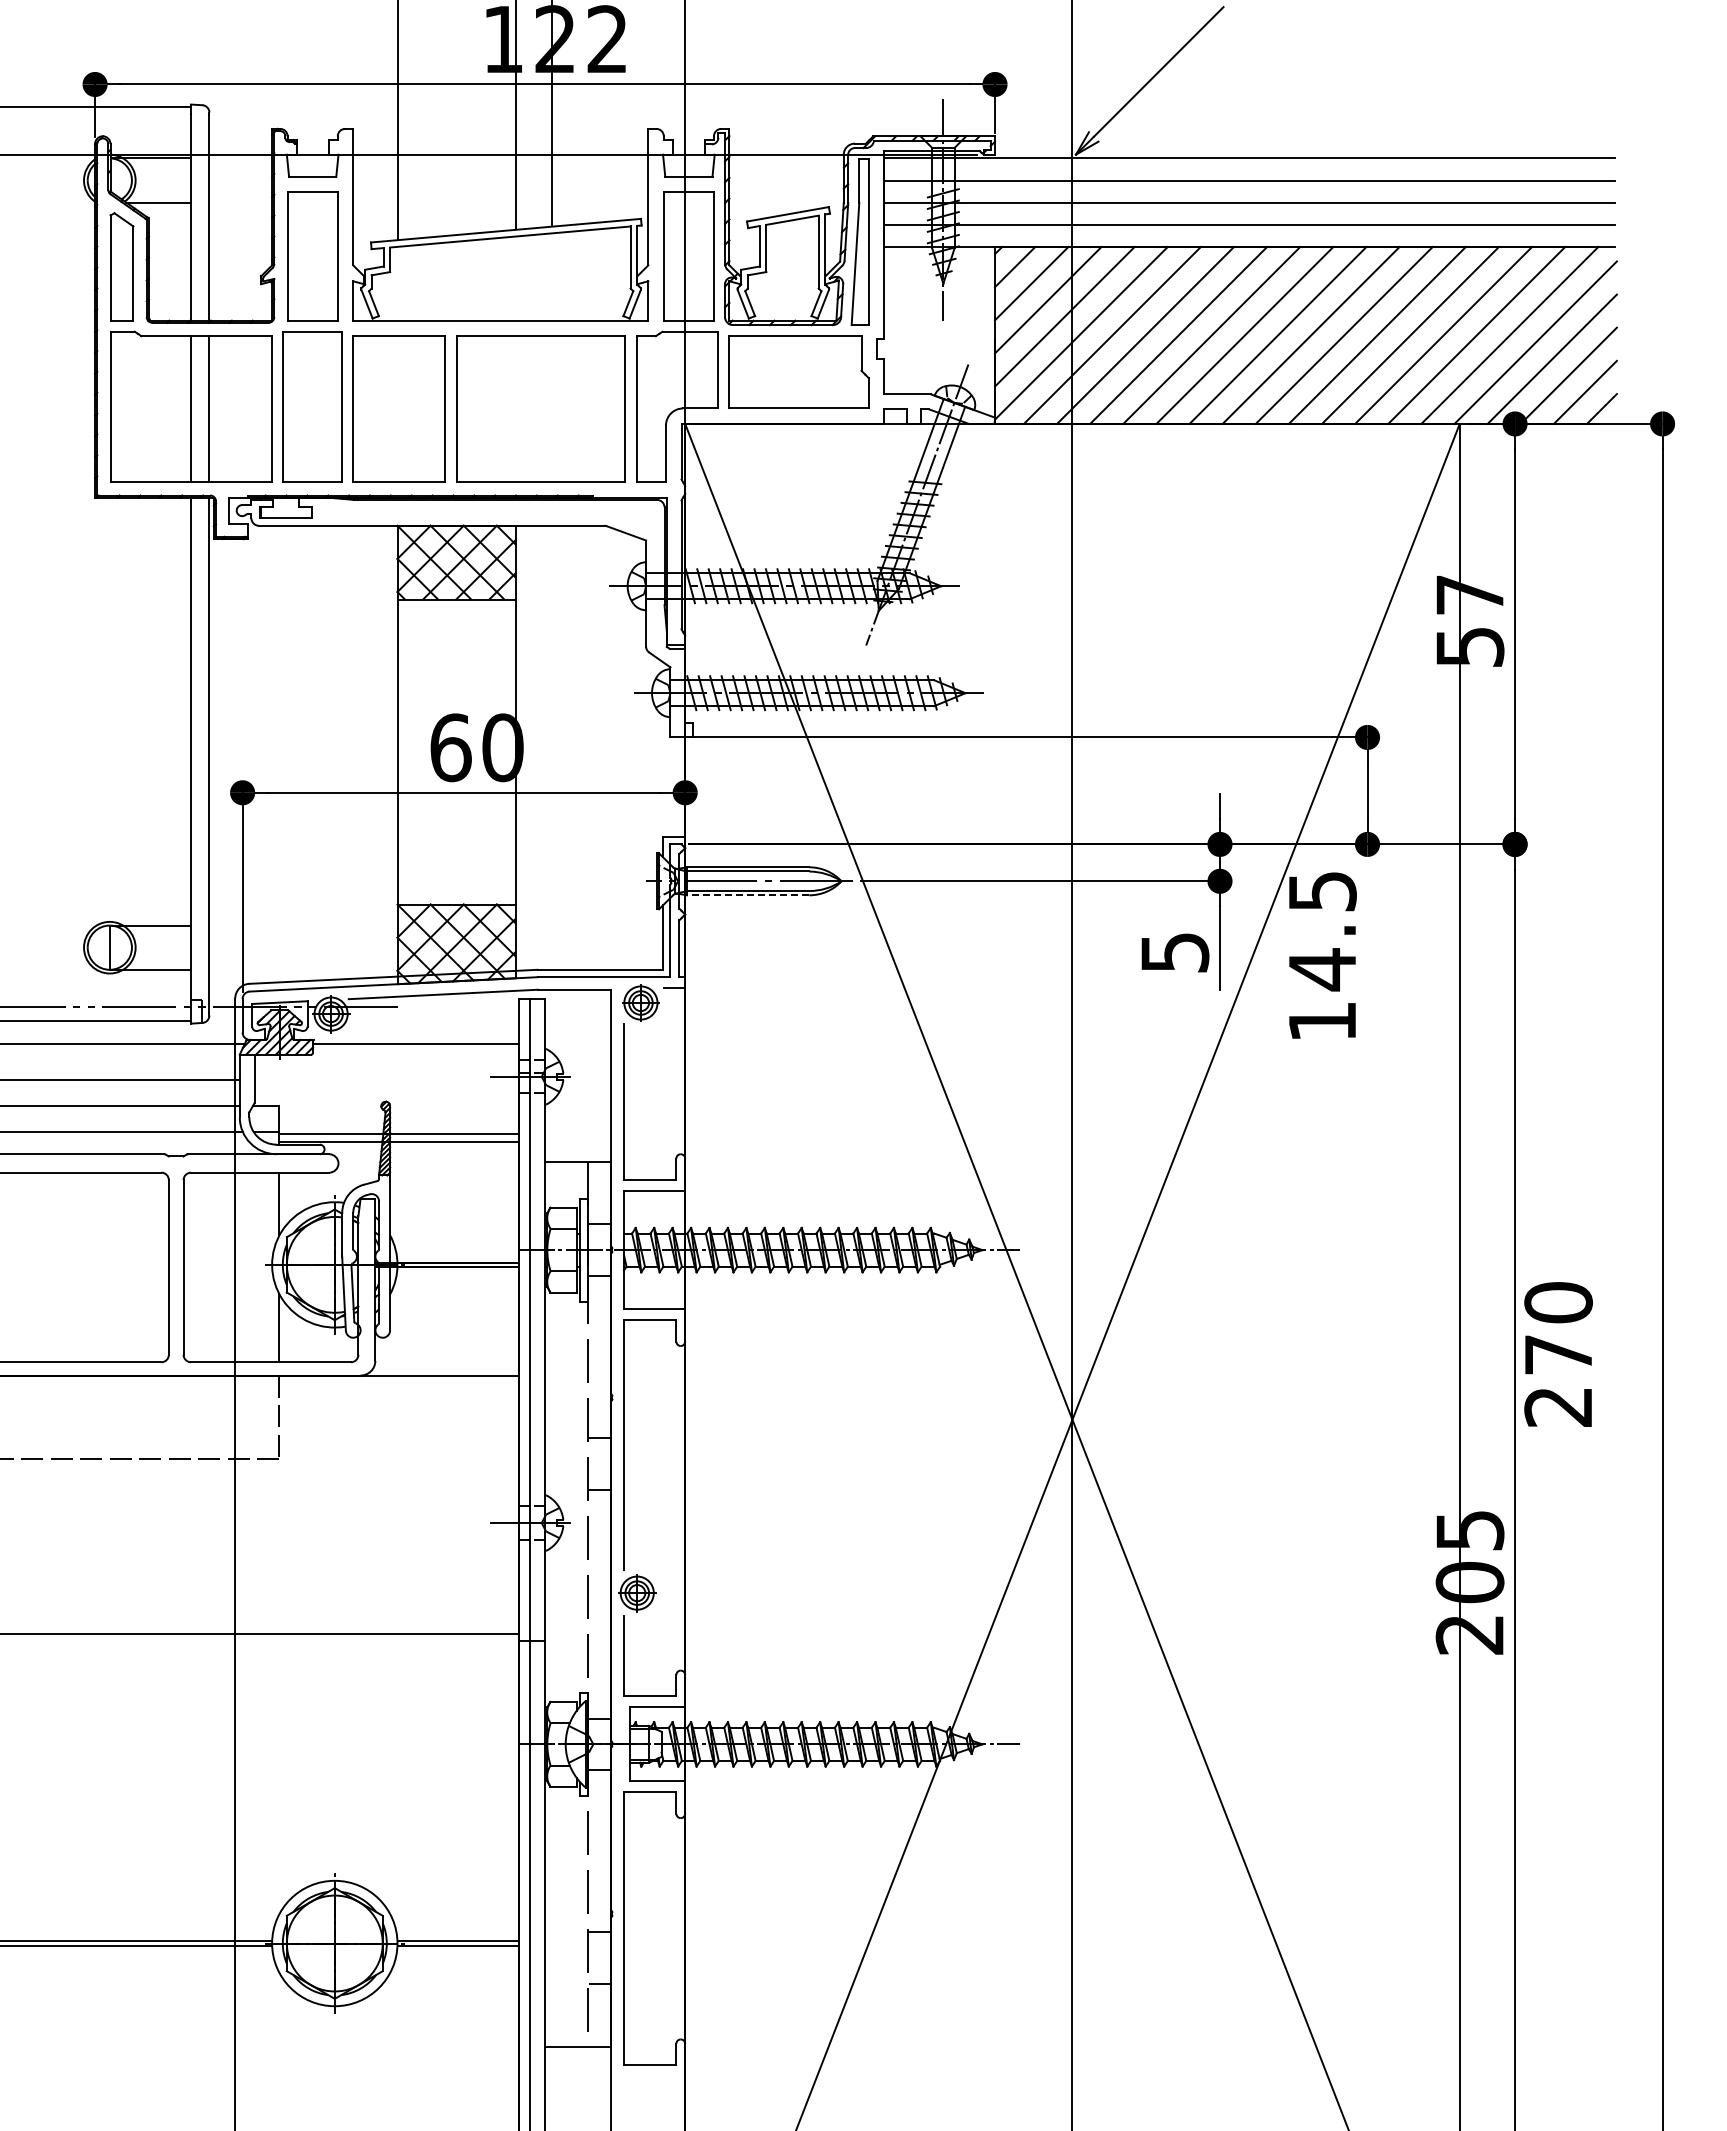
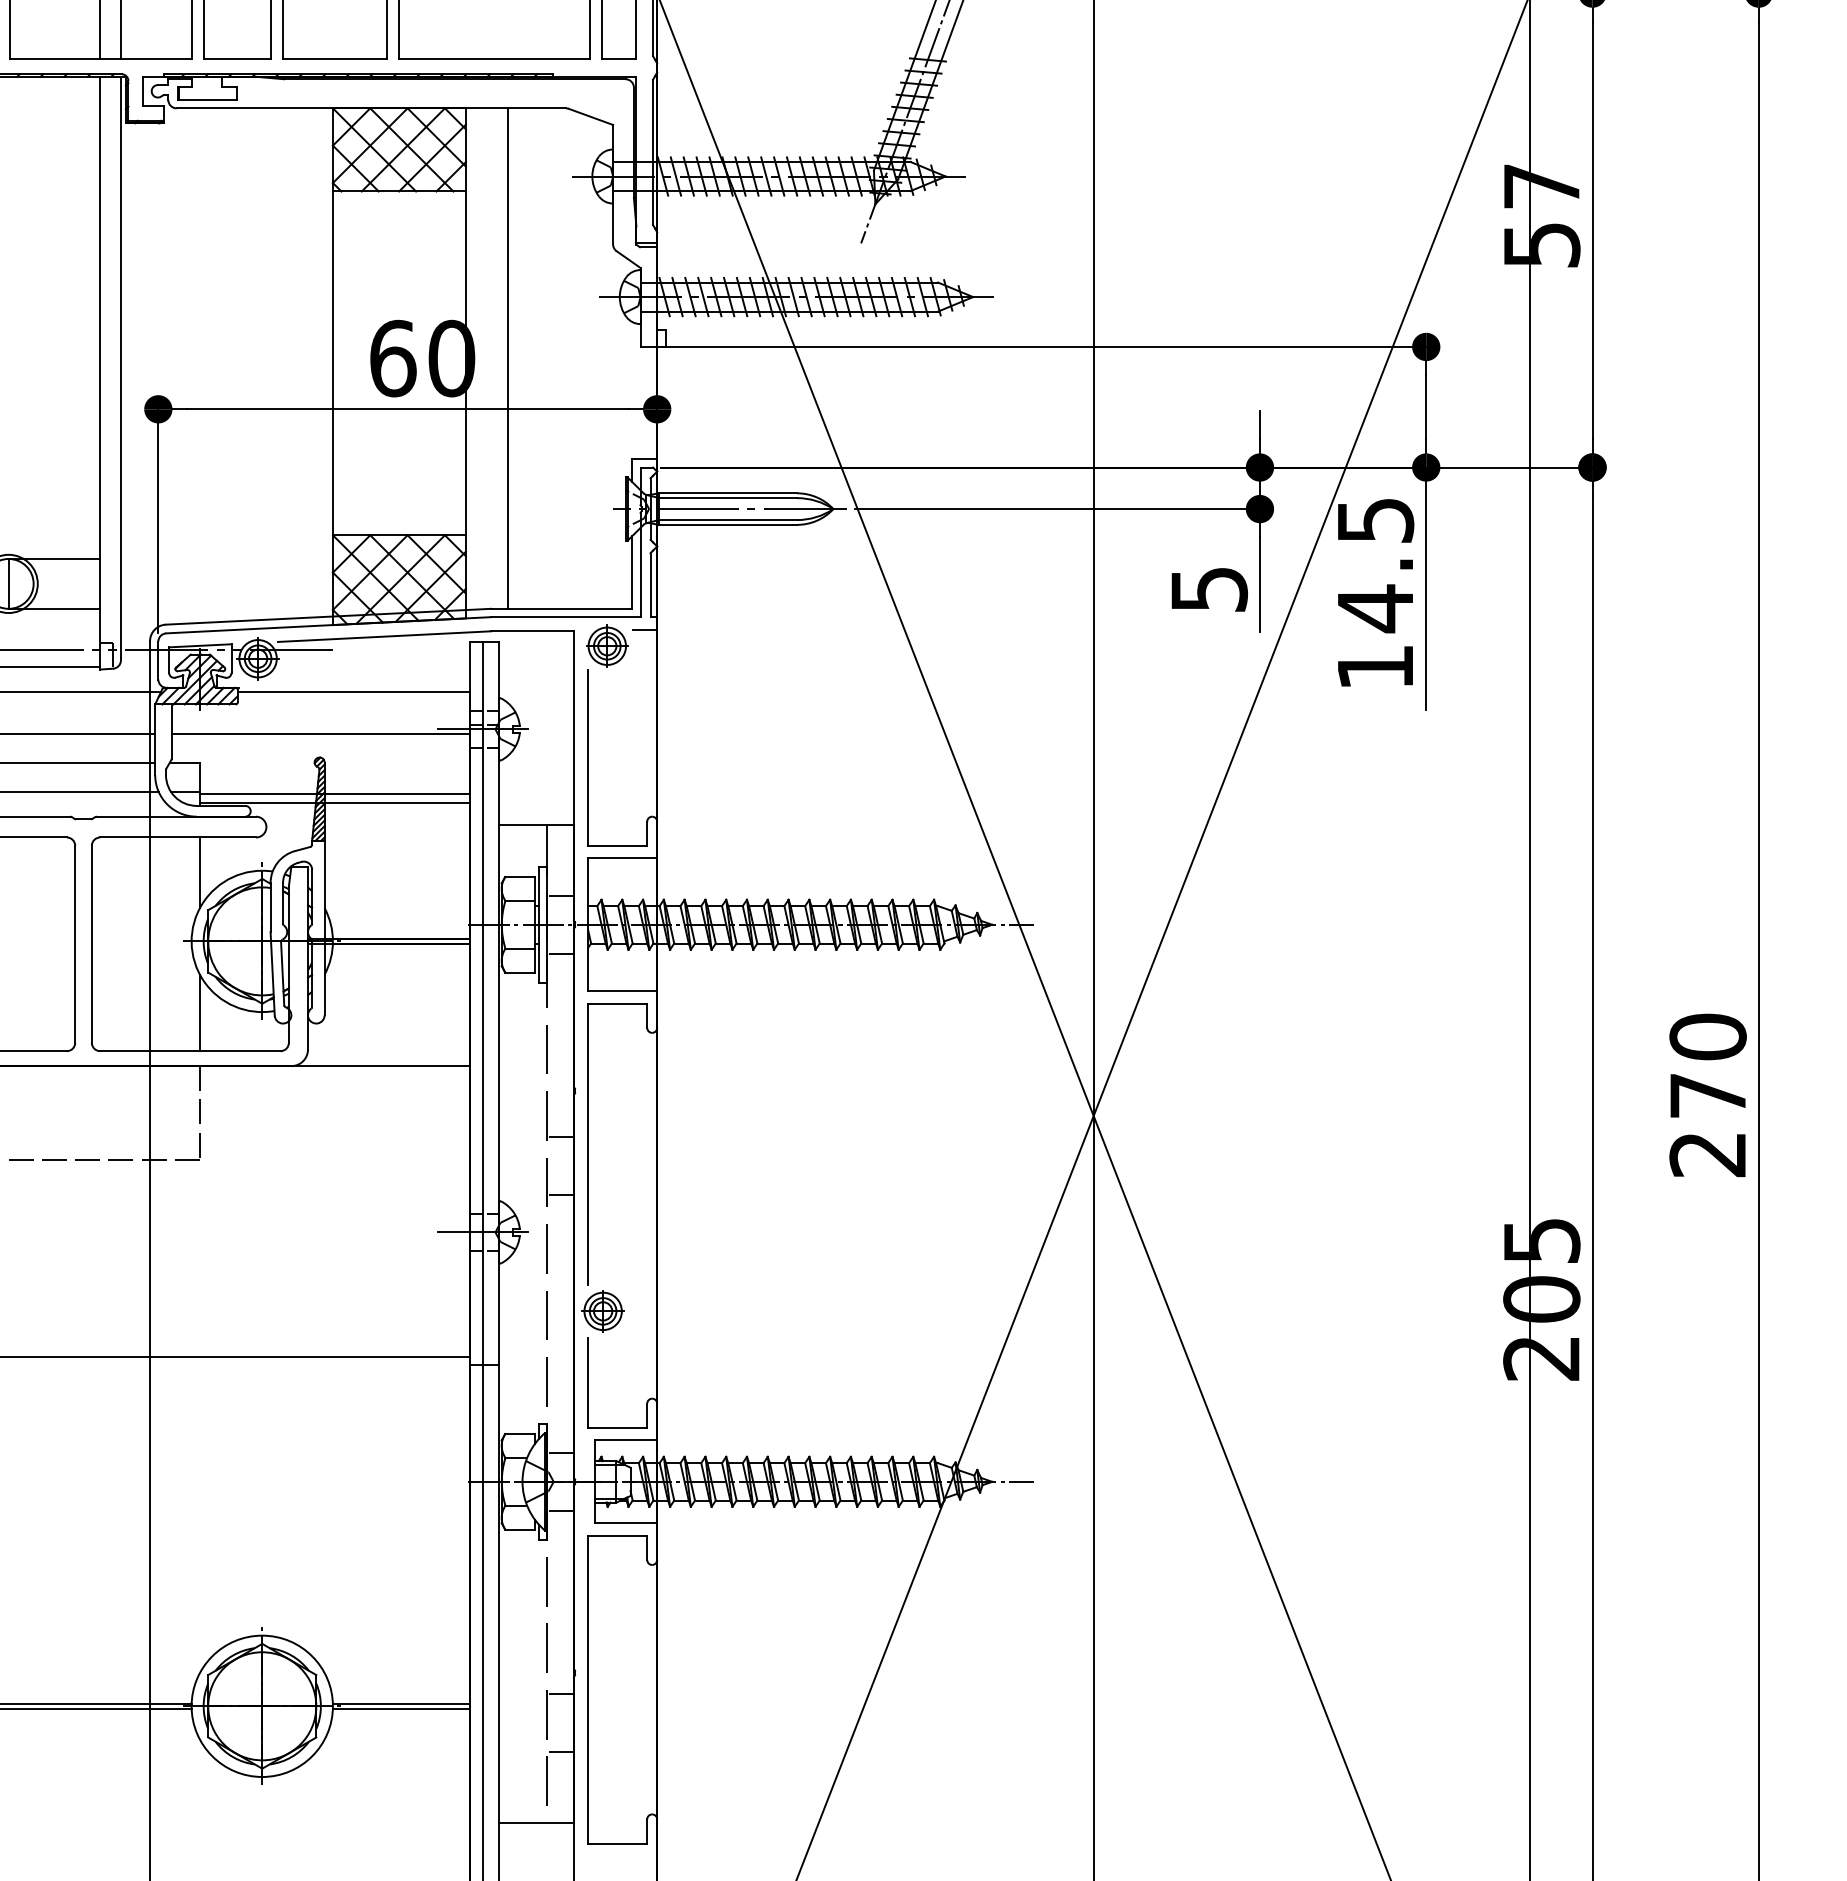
line: (552, 747) -> (507, 358), added
line: (747, 895) -> (727, 525), dashed -> solid
line: (1367, 951) -> (1426, 588), added
line: (386, 1080) -> (320, 733), added
text: (1558, 1354) -> (1707, 1095), moved

